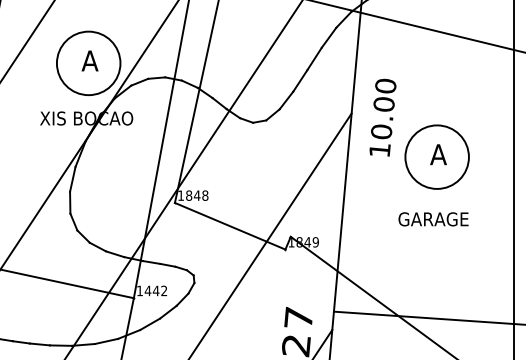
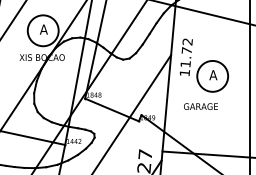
text: (383, 108) -> (186, 52), 10.00 -> 11.72
text: (432, 219) -> (200, 106), moved

